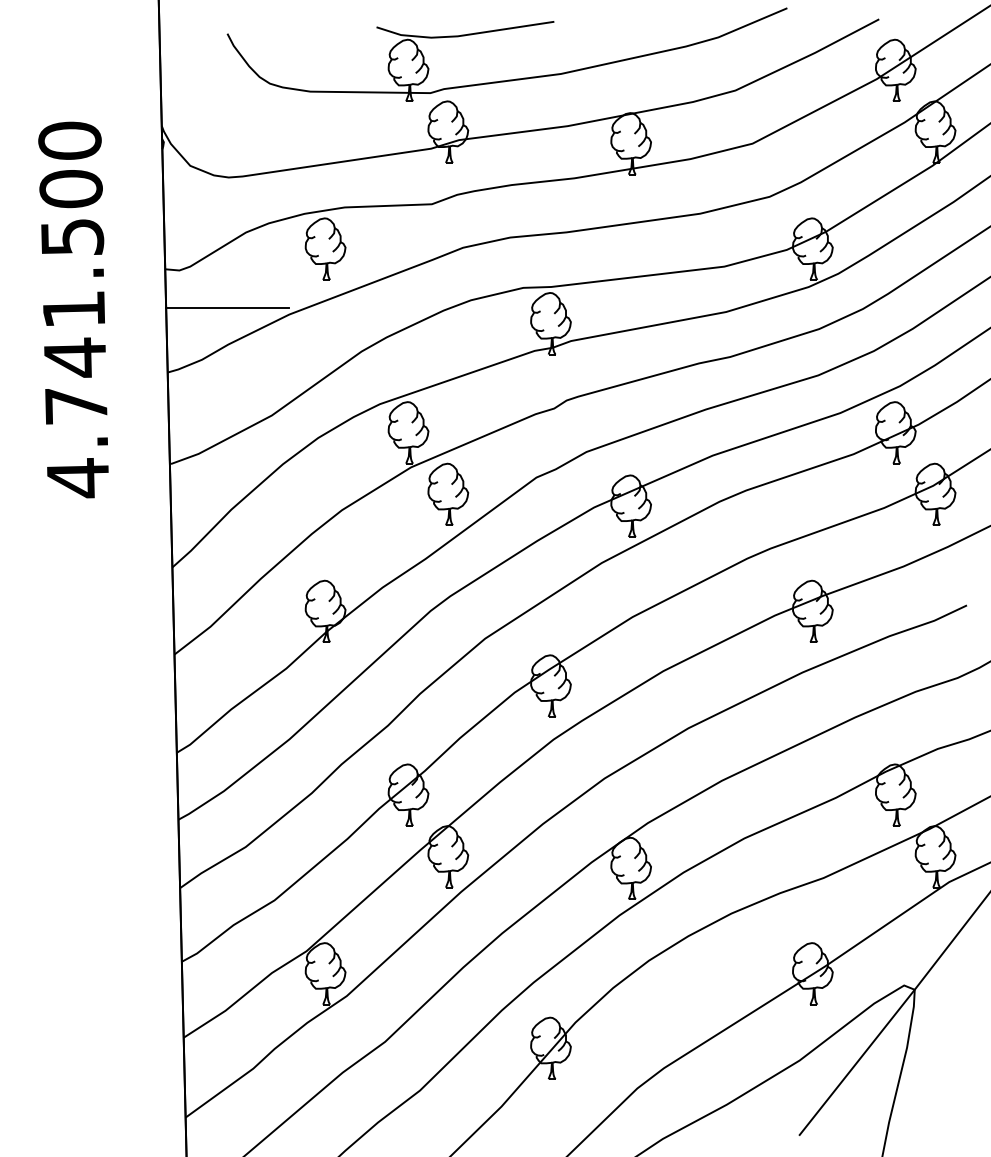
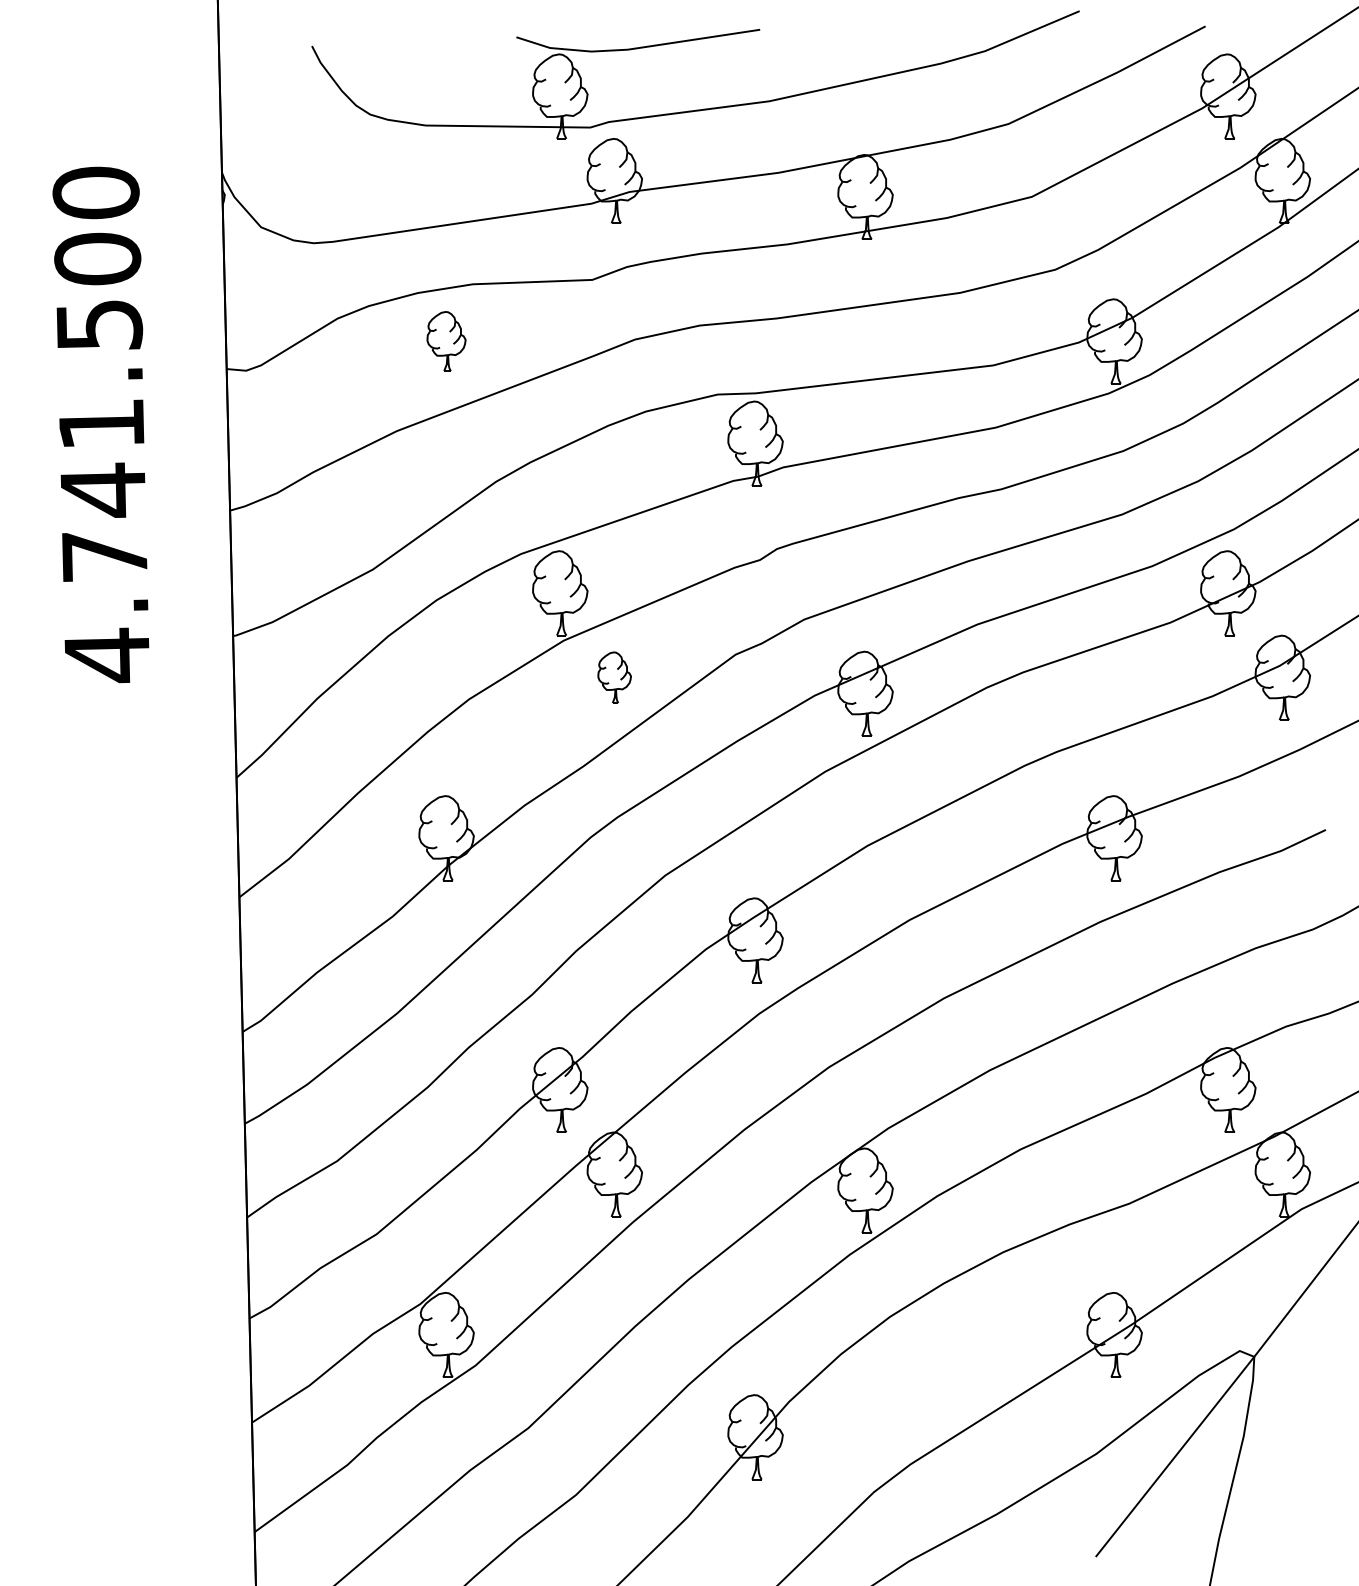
part: (325, 249) -> (446, 341), size x0.7
line: (227, 308) -> (311, 422), removed
part: (448, 494) -> (614, 677), size x0.6

